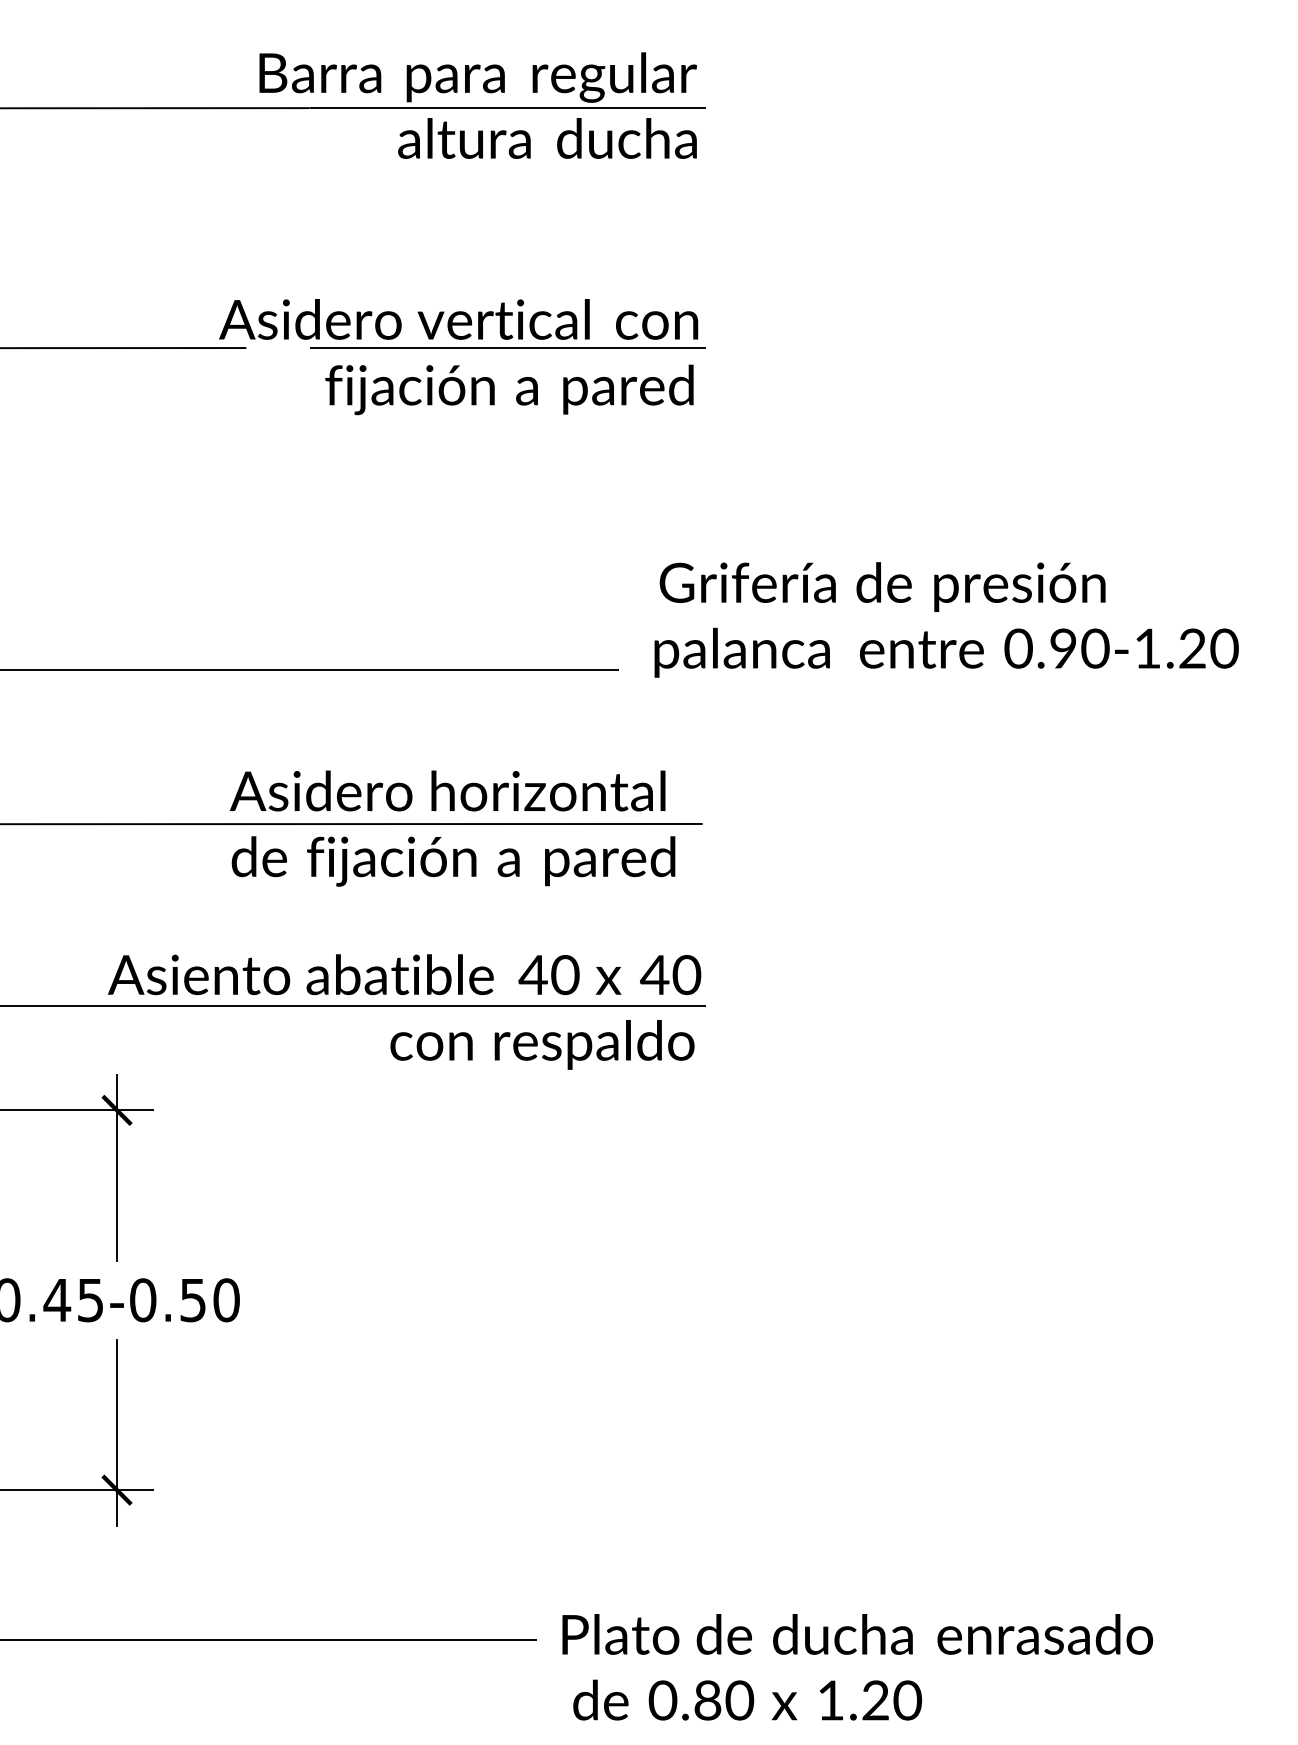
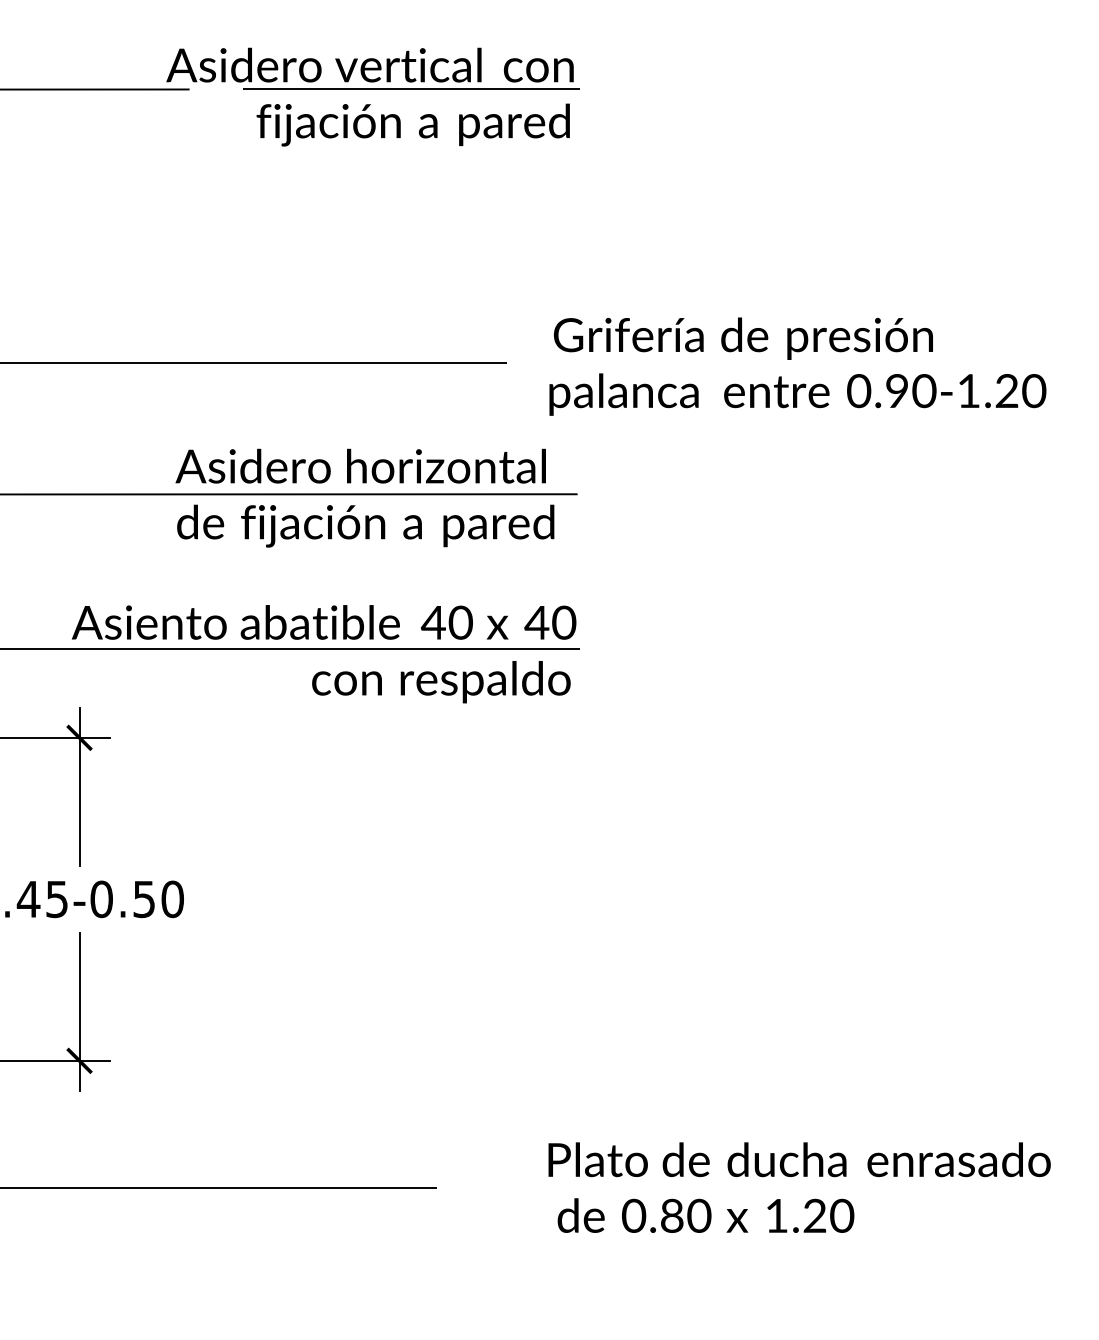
text: (946, 619) -> (797, 366), moved
text: (857, 1667) -> (799, 1187), moved

